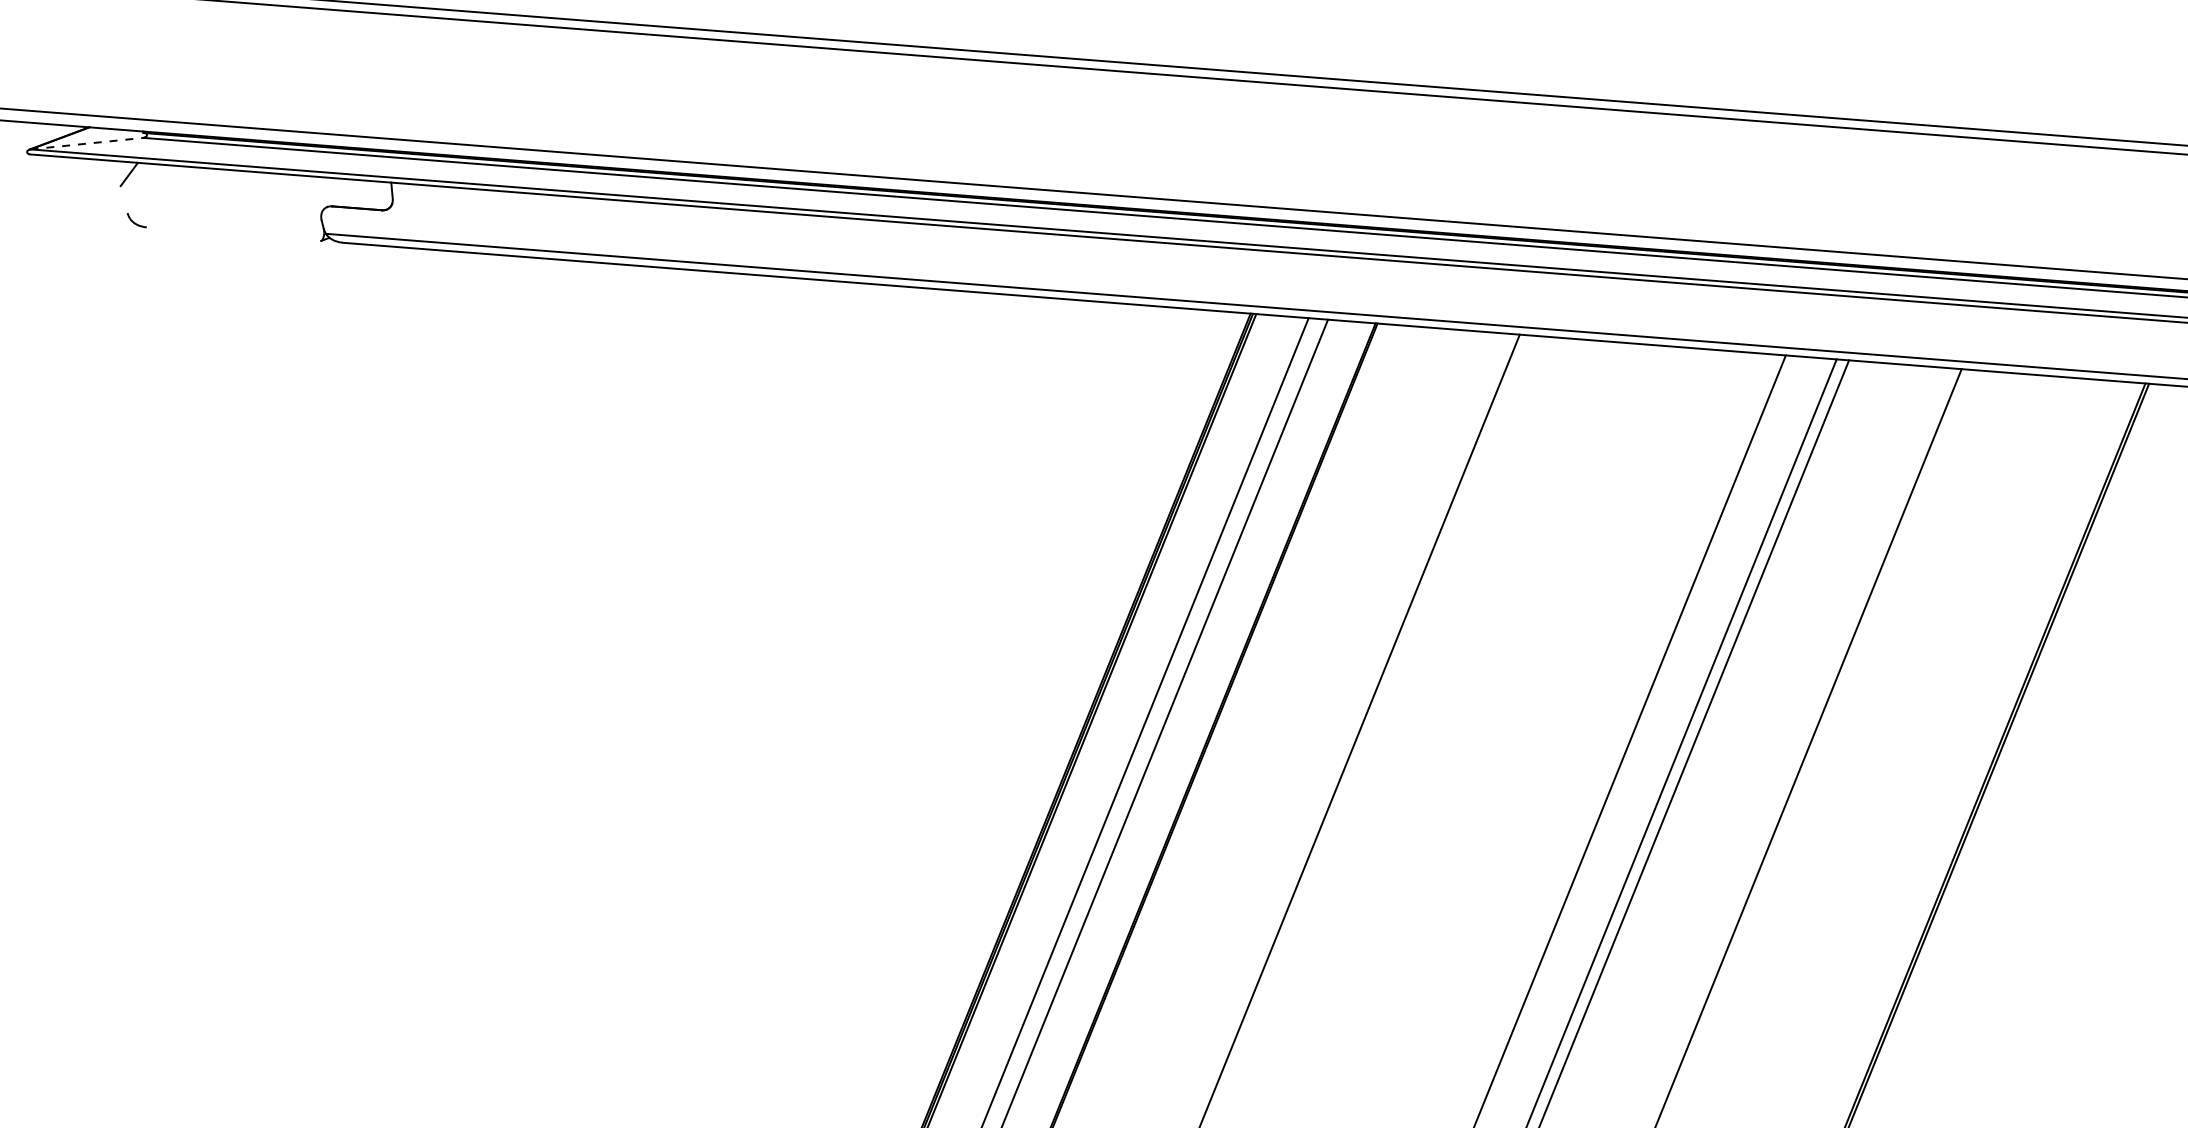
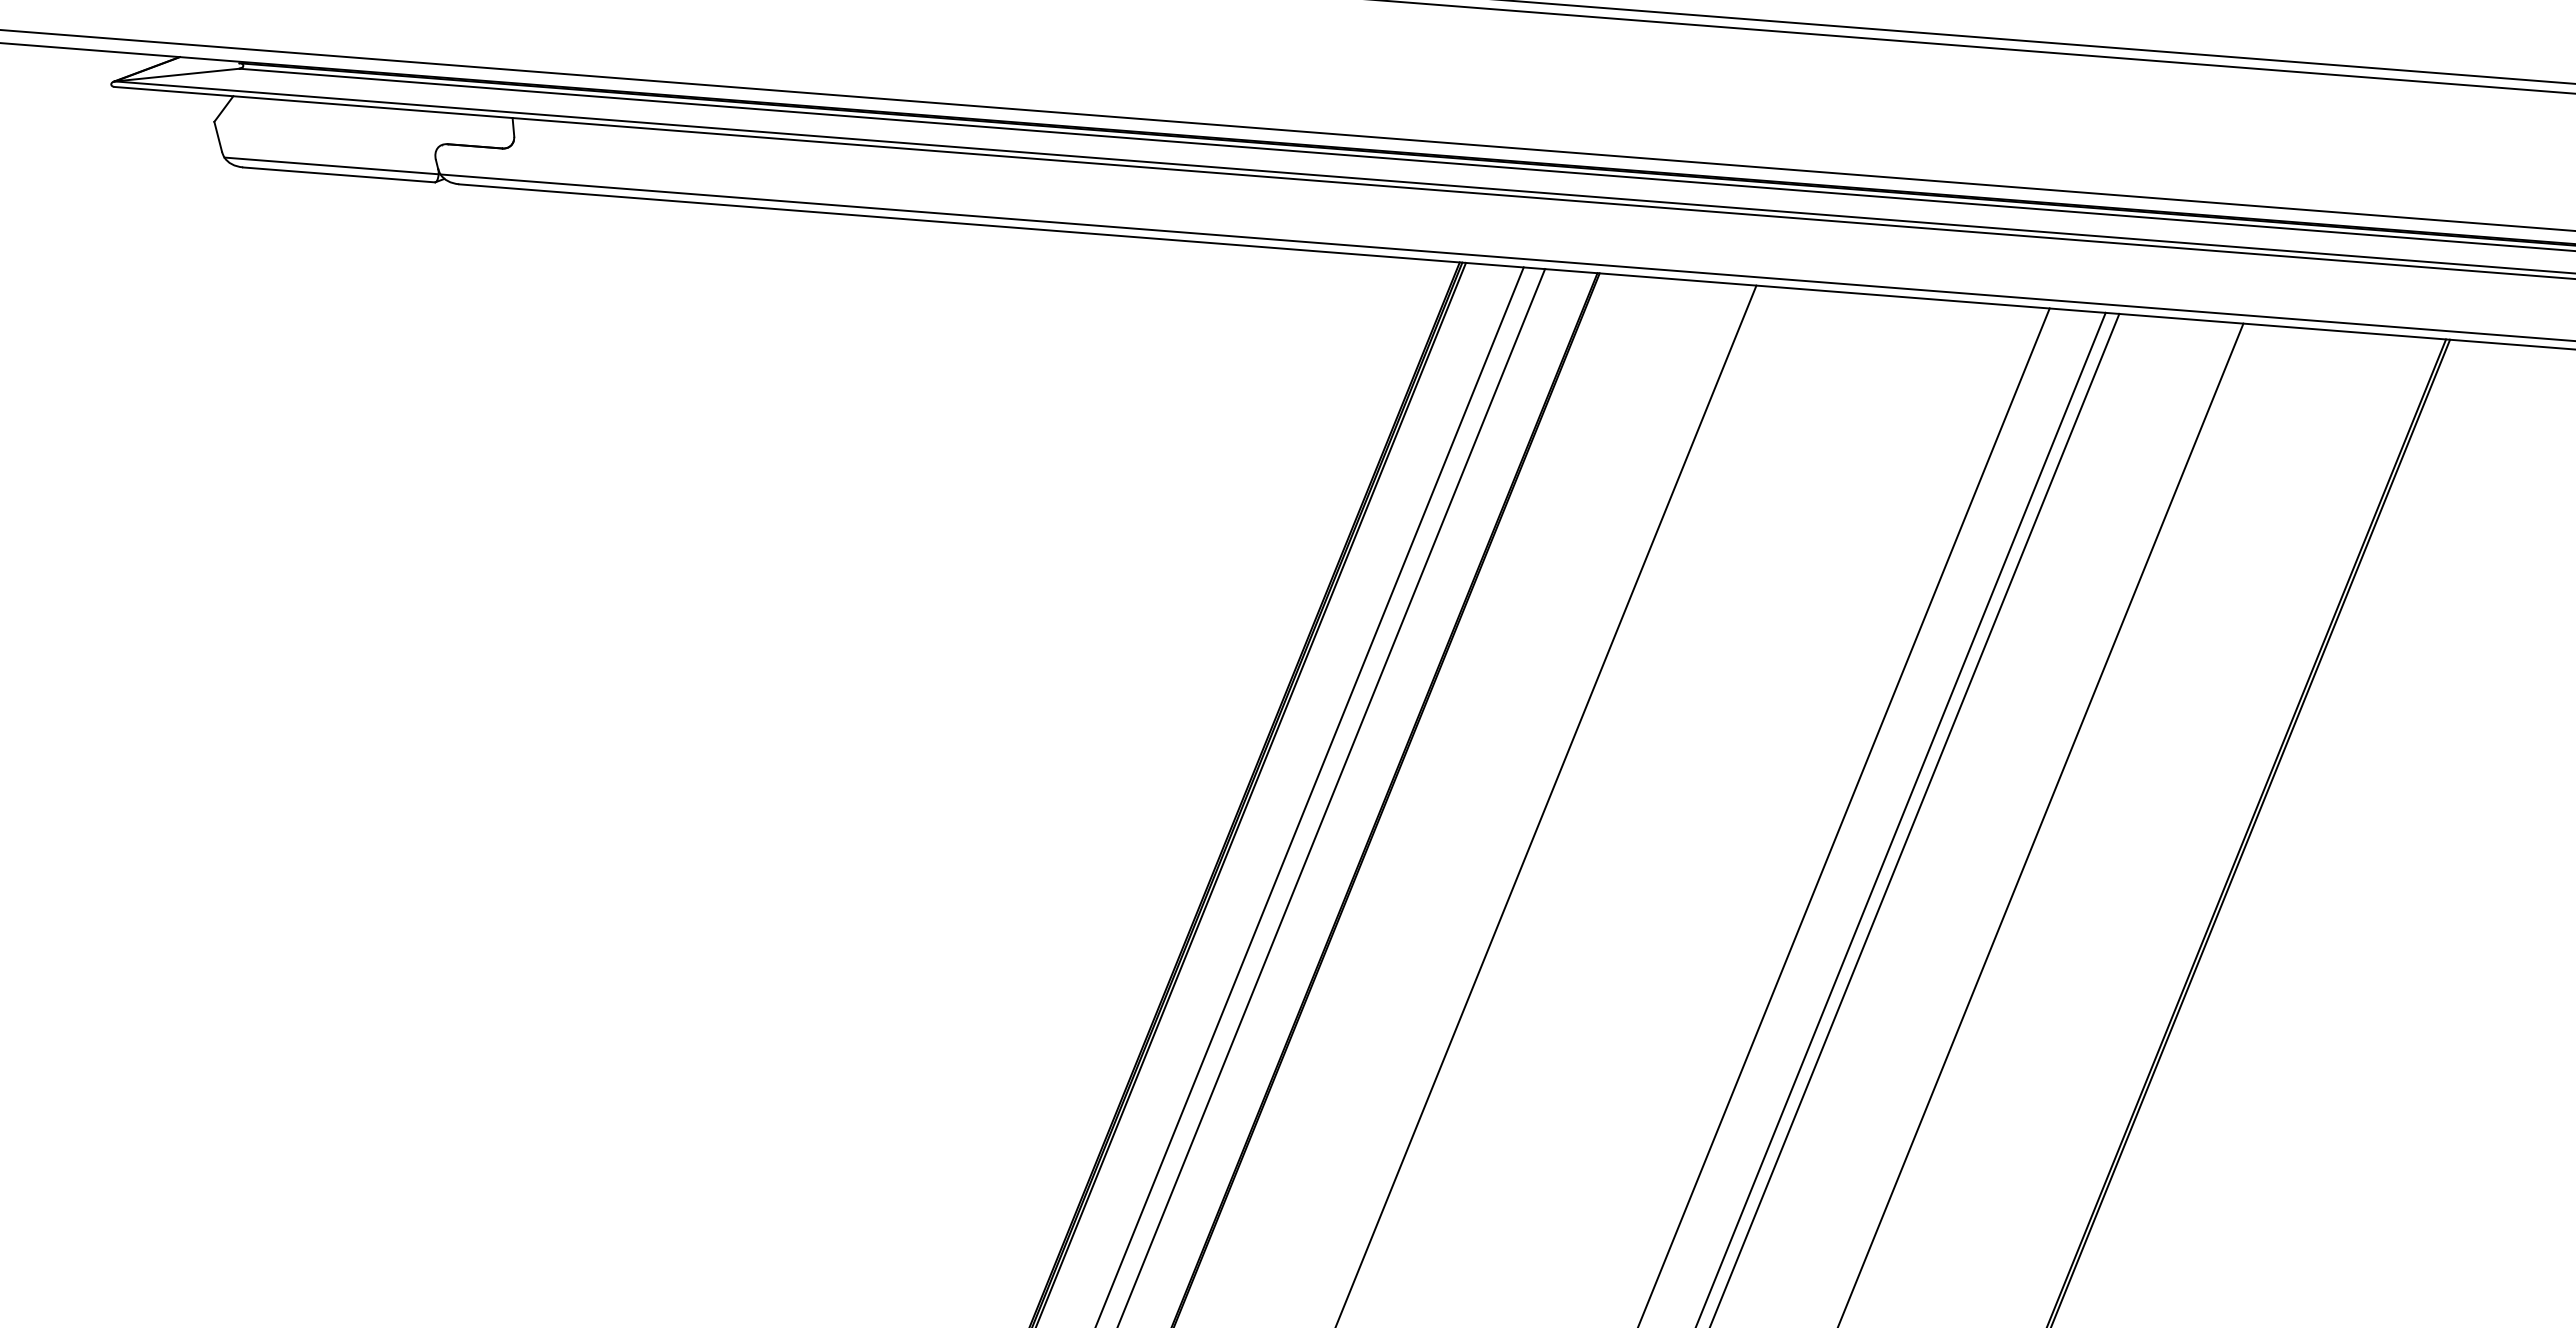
line: (87, 144) -> (177, 75), dashed -> solid
line: (123, 199) -> (217, 136), added
line: (226, 225) -> (331, 165), added
line: (233, 233) -> (338, 174), added

